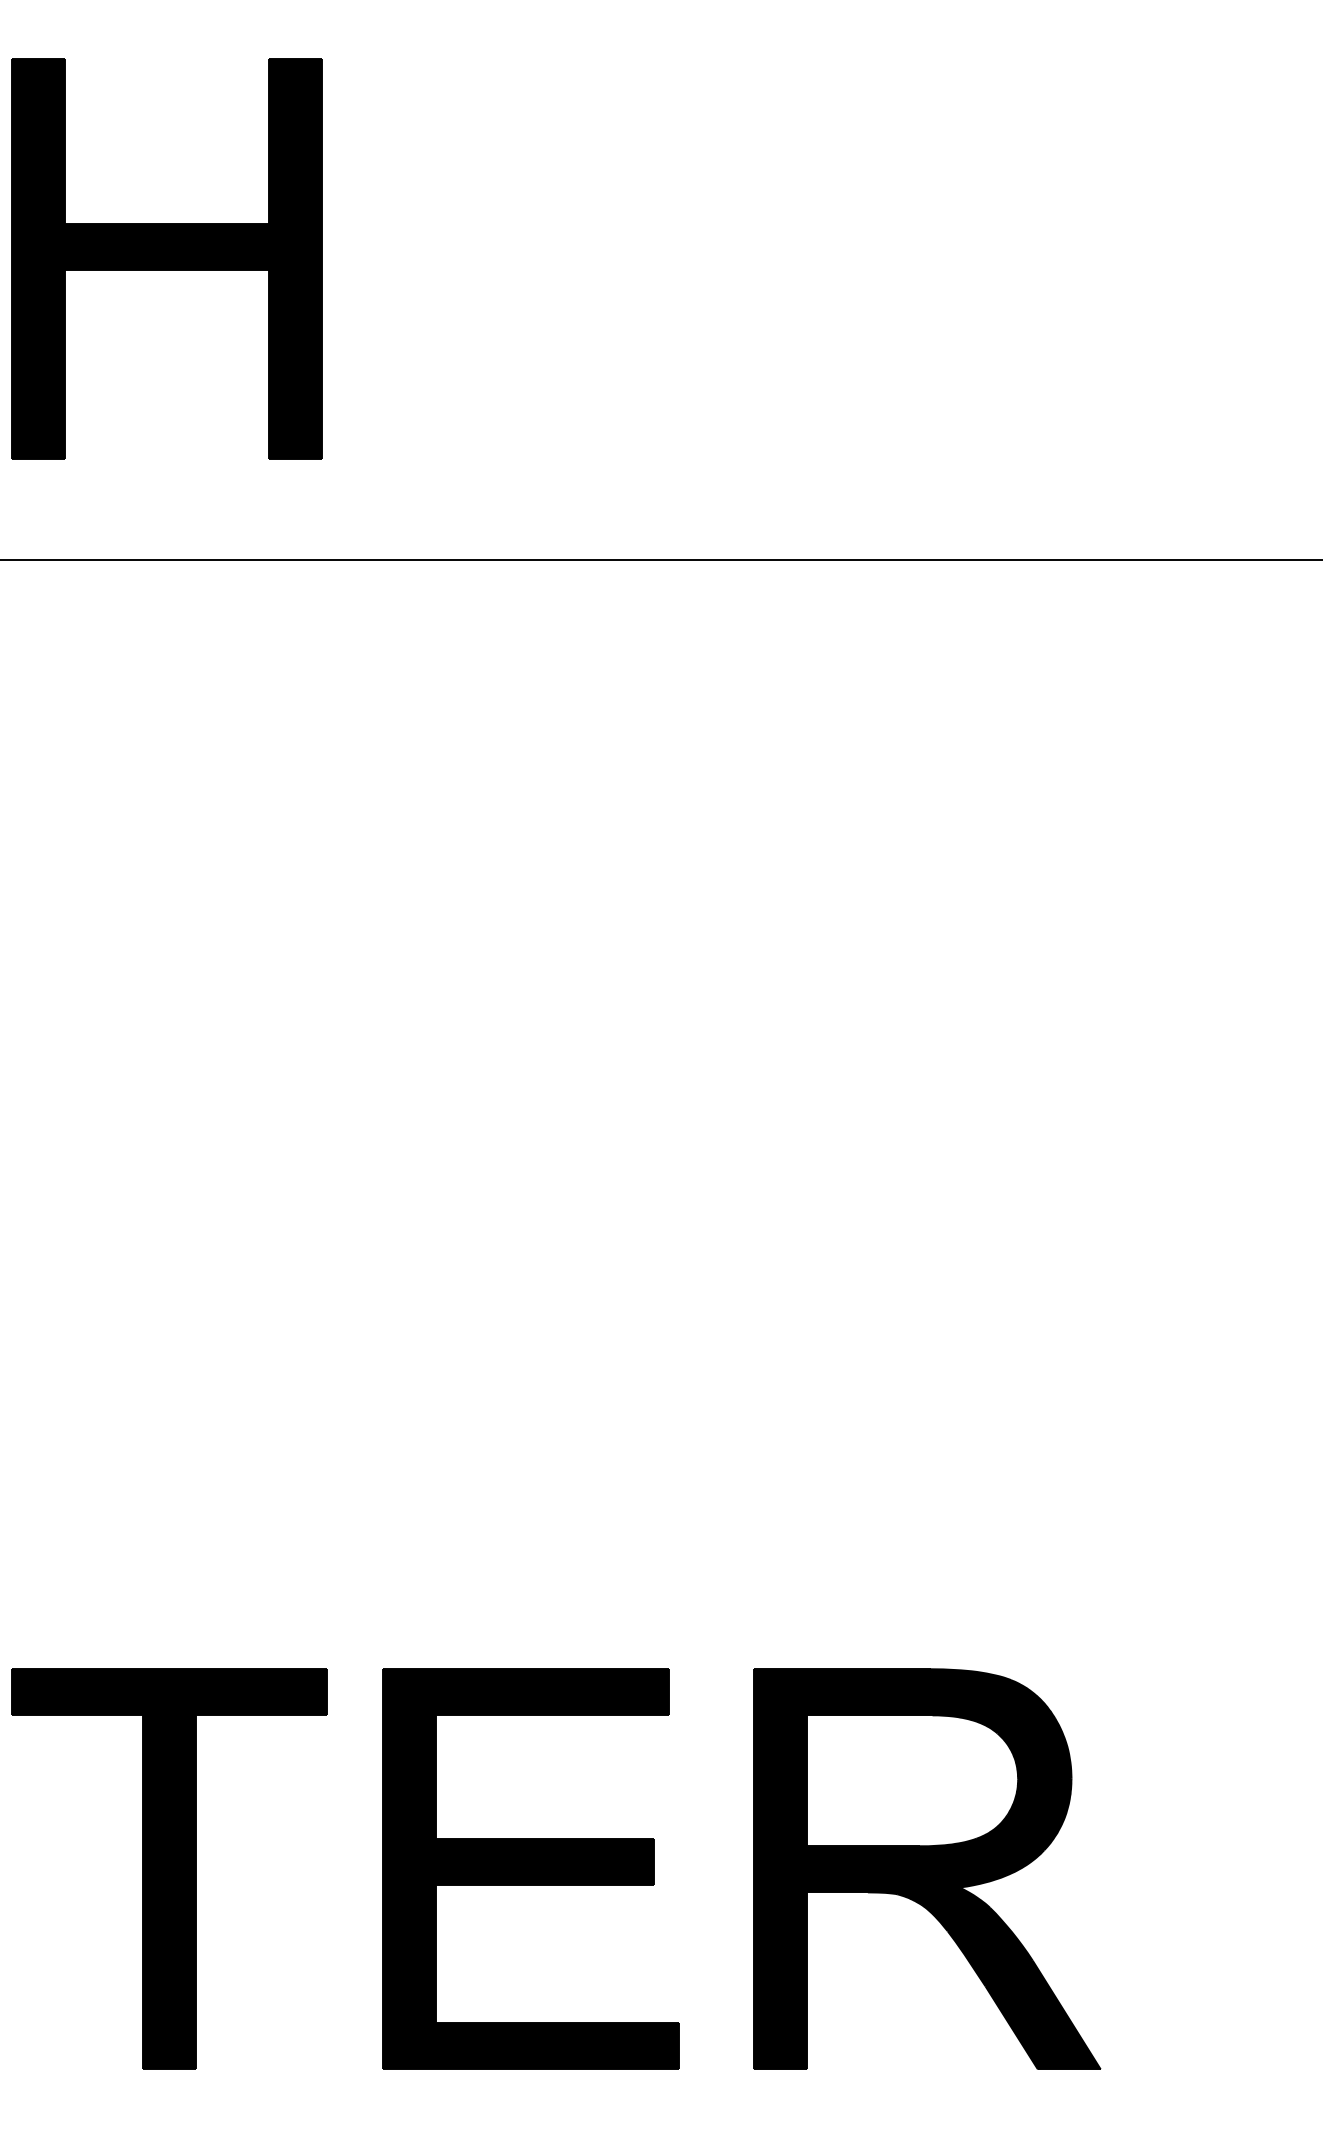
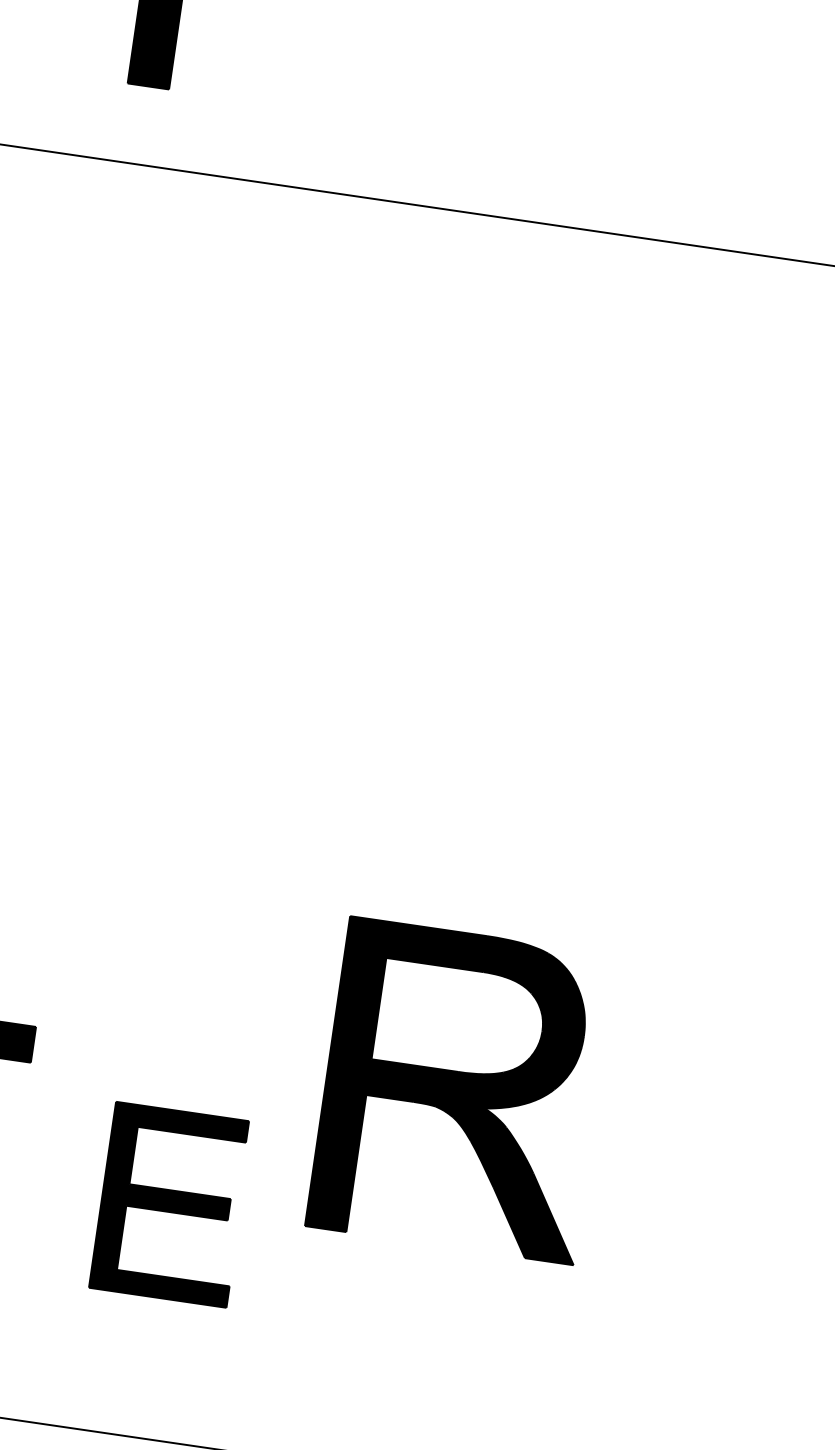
part: (530, 1868) -> (171, 1204), size x0.6
part: (927, 1868) -> (462, 1090), moved

